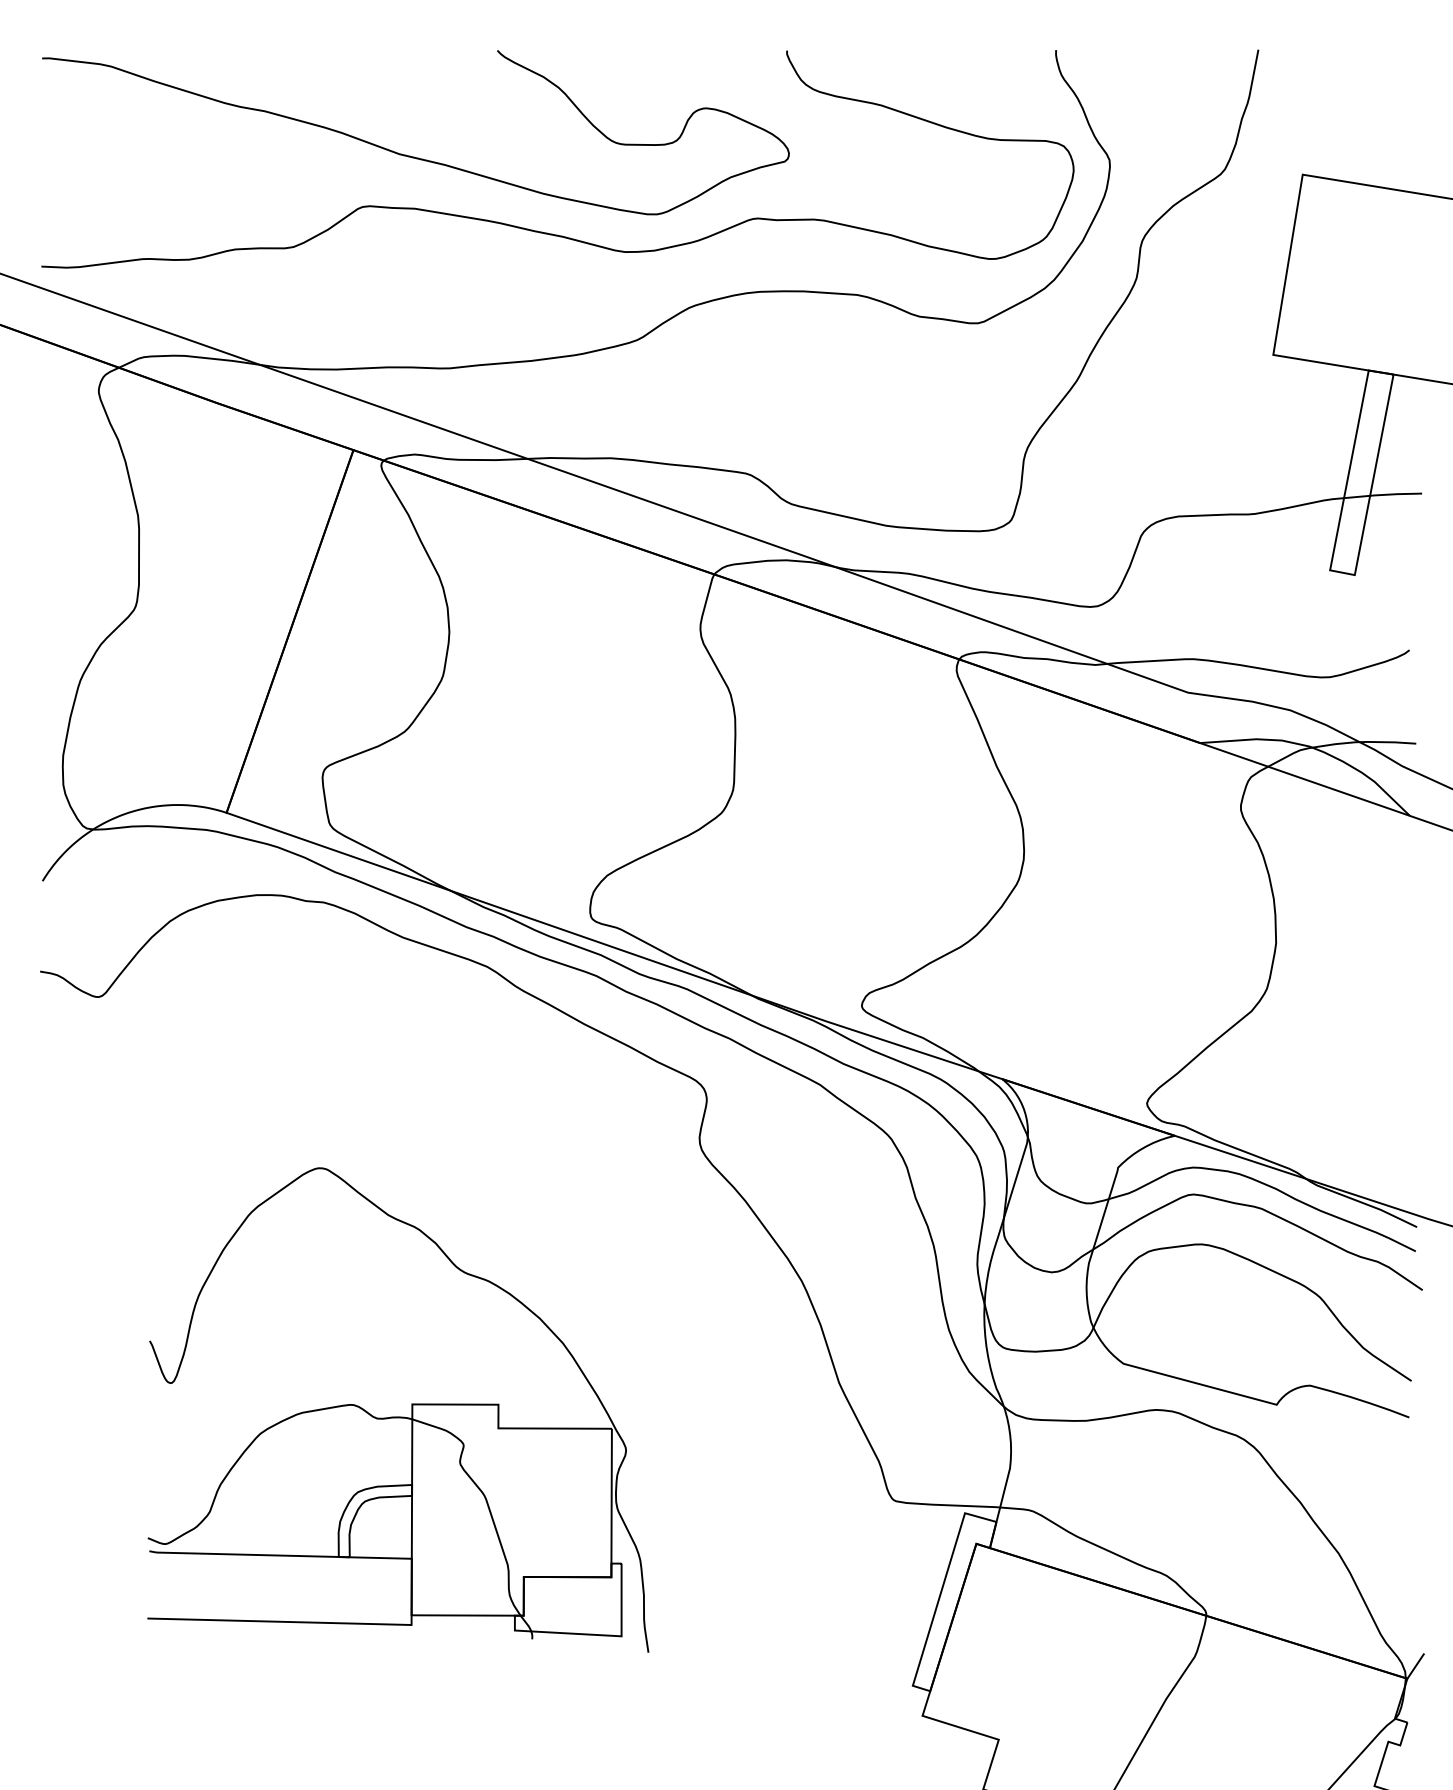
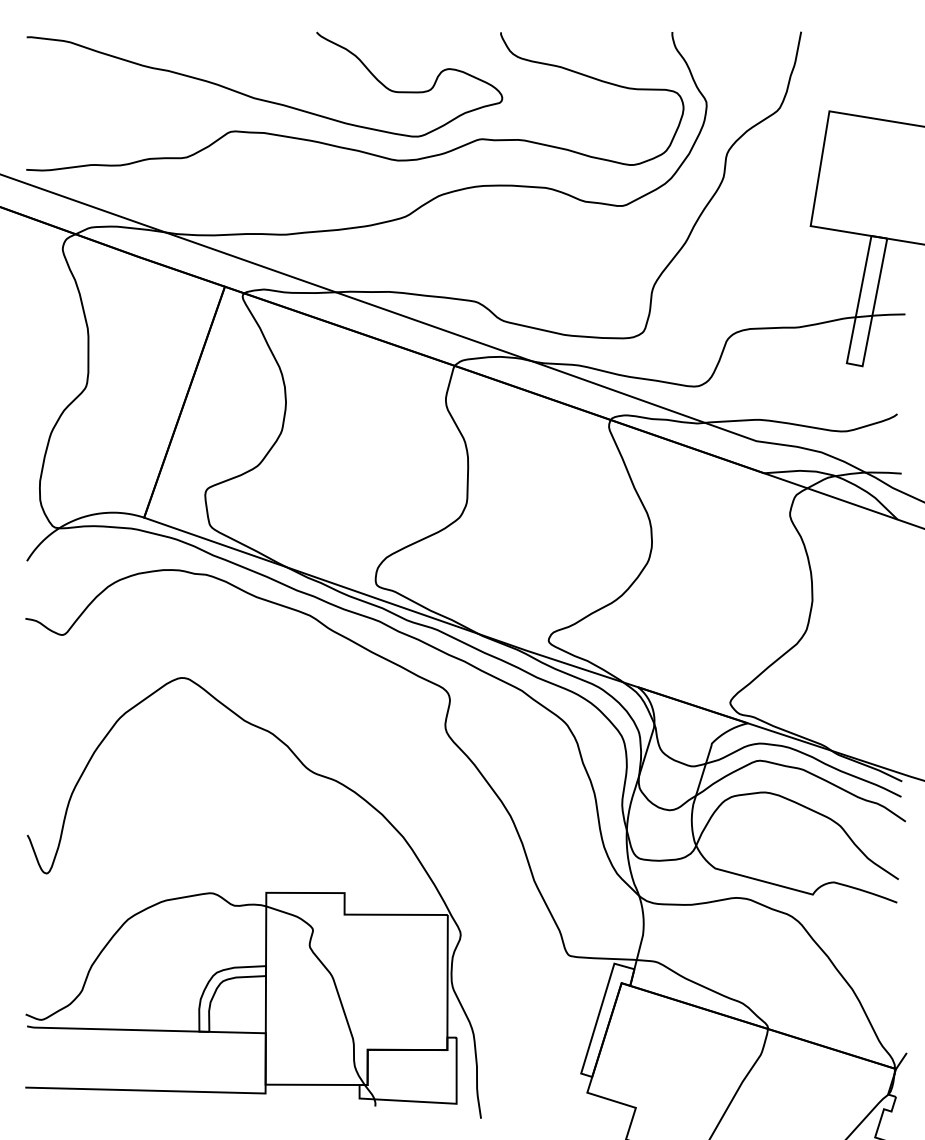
part: (398, 1409) -> (253, 897), size x1.43

